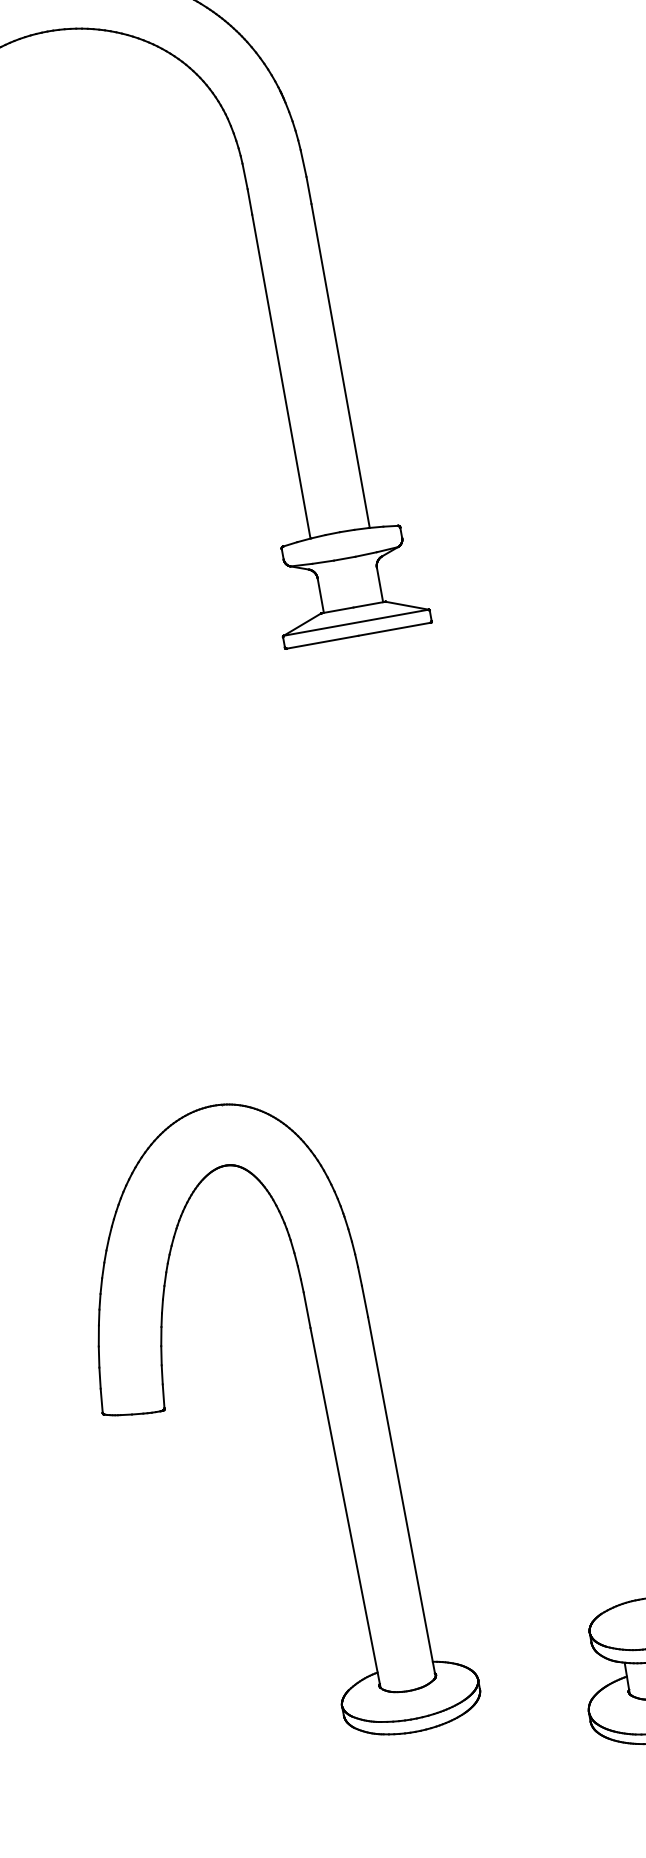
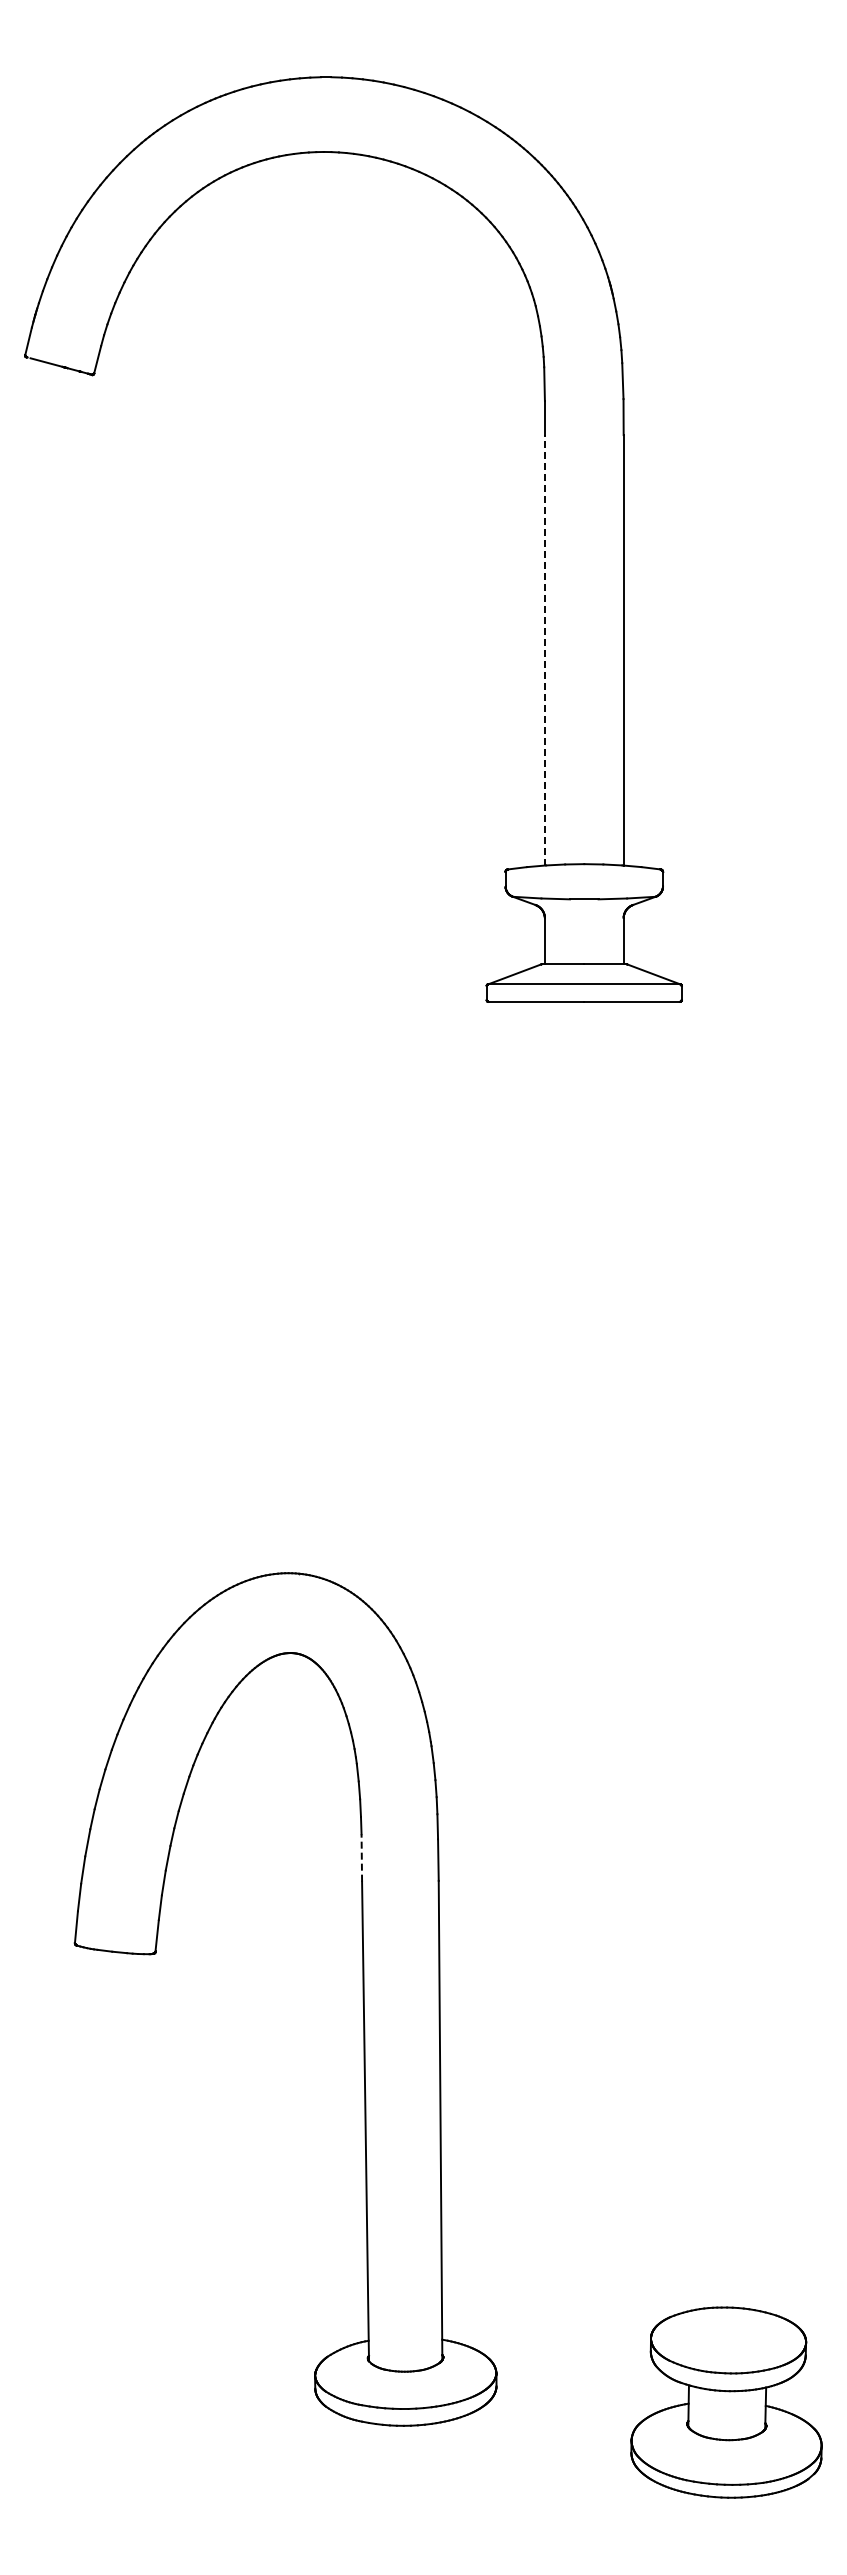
line: (280, 376) -> (544, 649), solid -> dashed
line: (306, 1309) -> (361, 1857), solid -> dashed

